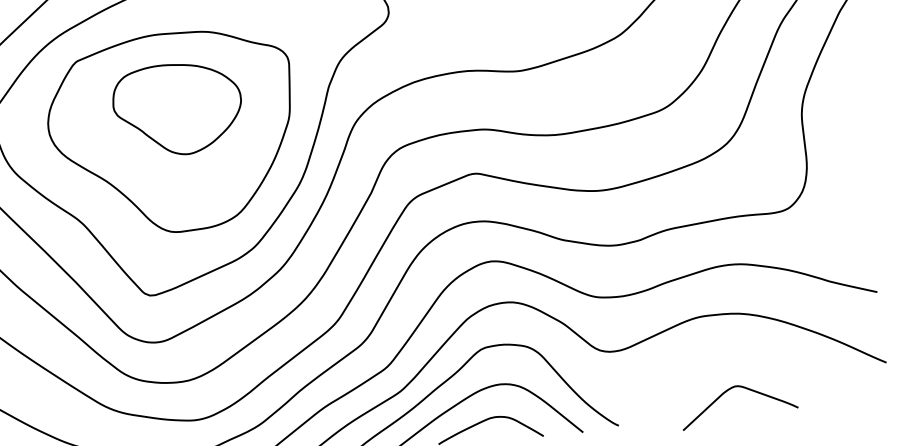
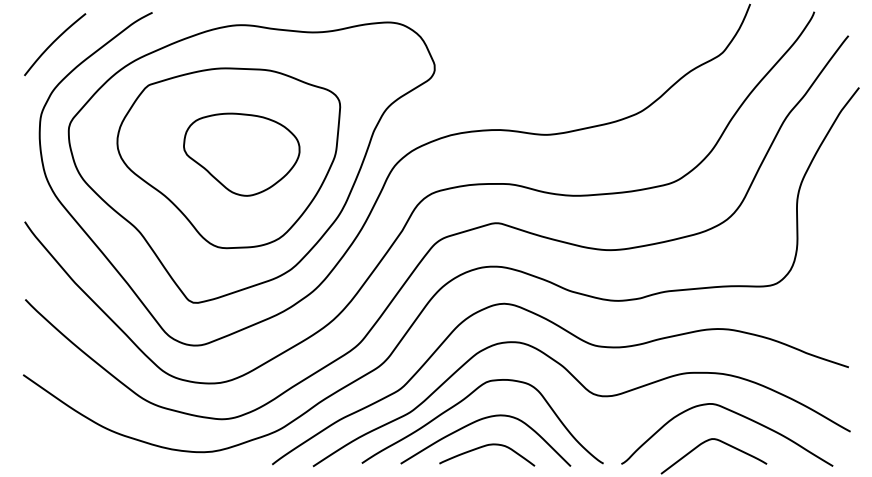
part: (177, 109) -> (241, 154), moved
curve: (759, 356) -> (736, 414), added

